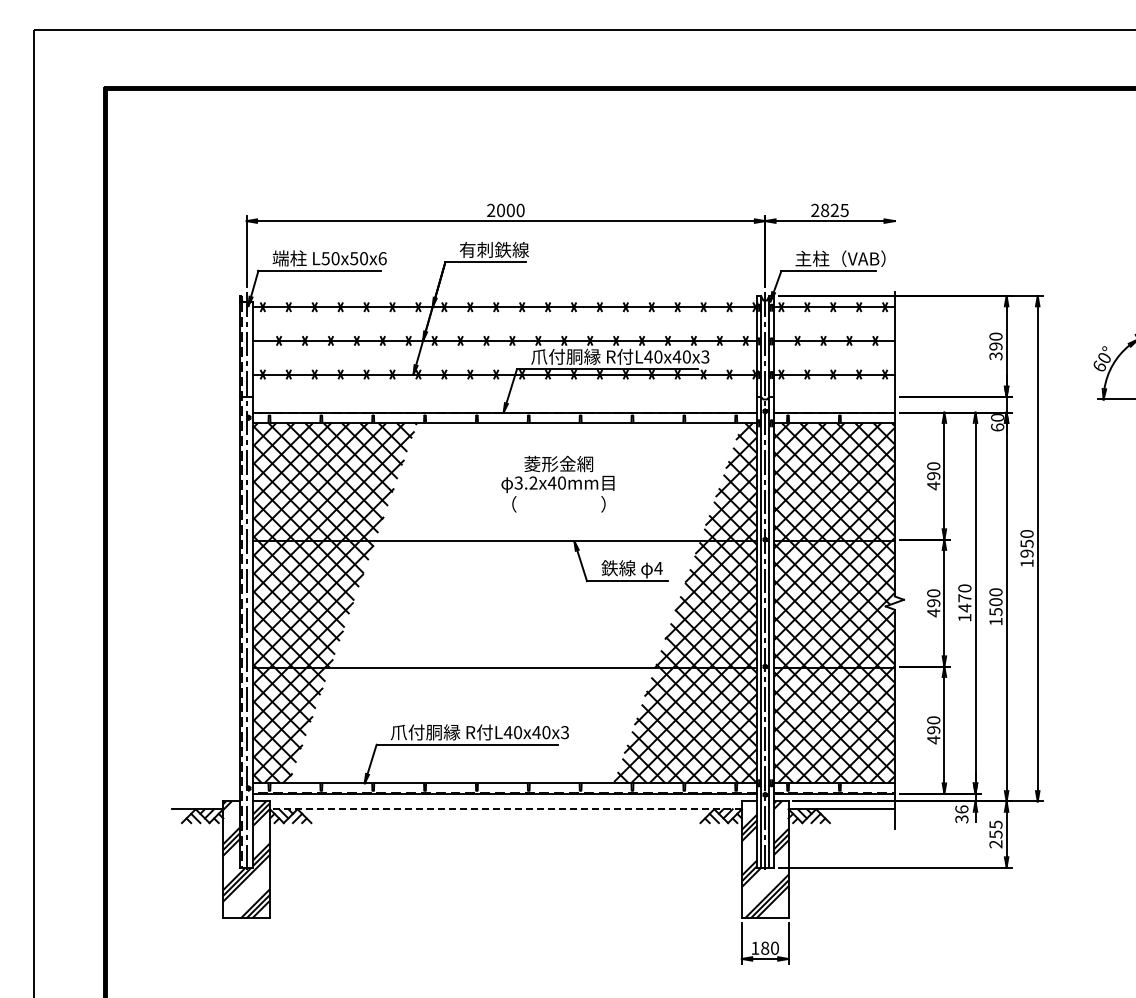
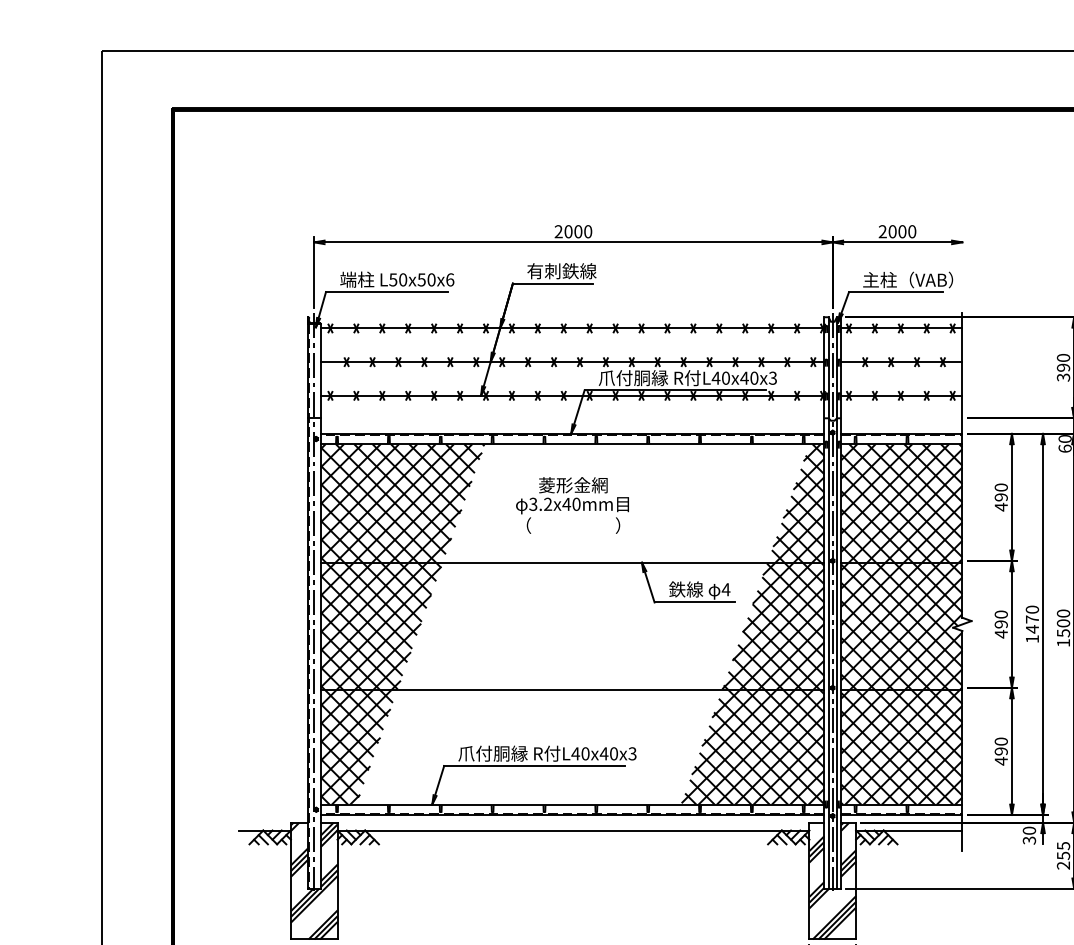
text: (834, 210) -> (902, 231), 2825 -> 2000
text: (557, 483) -> (572, 504), moved
line: (505, 809) -> (573, 830), dashed -> solid
text: (961, 809) -> (1029, 830), 36 -> 30

